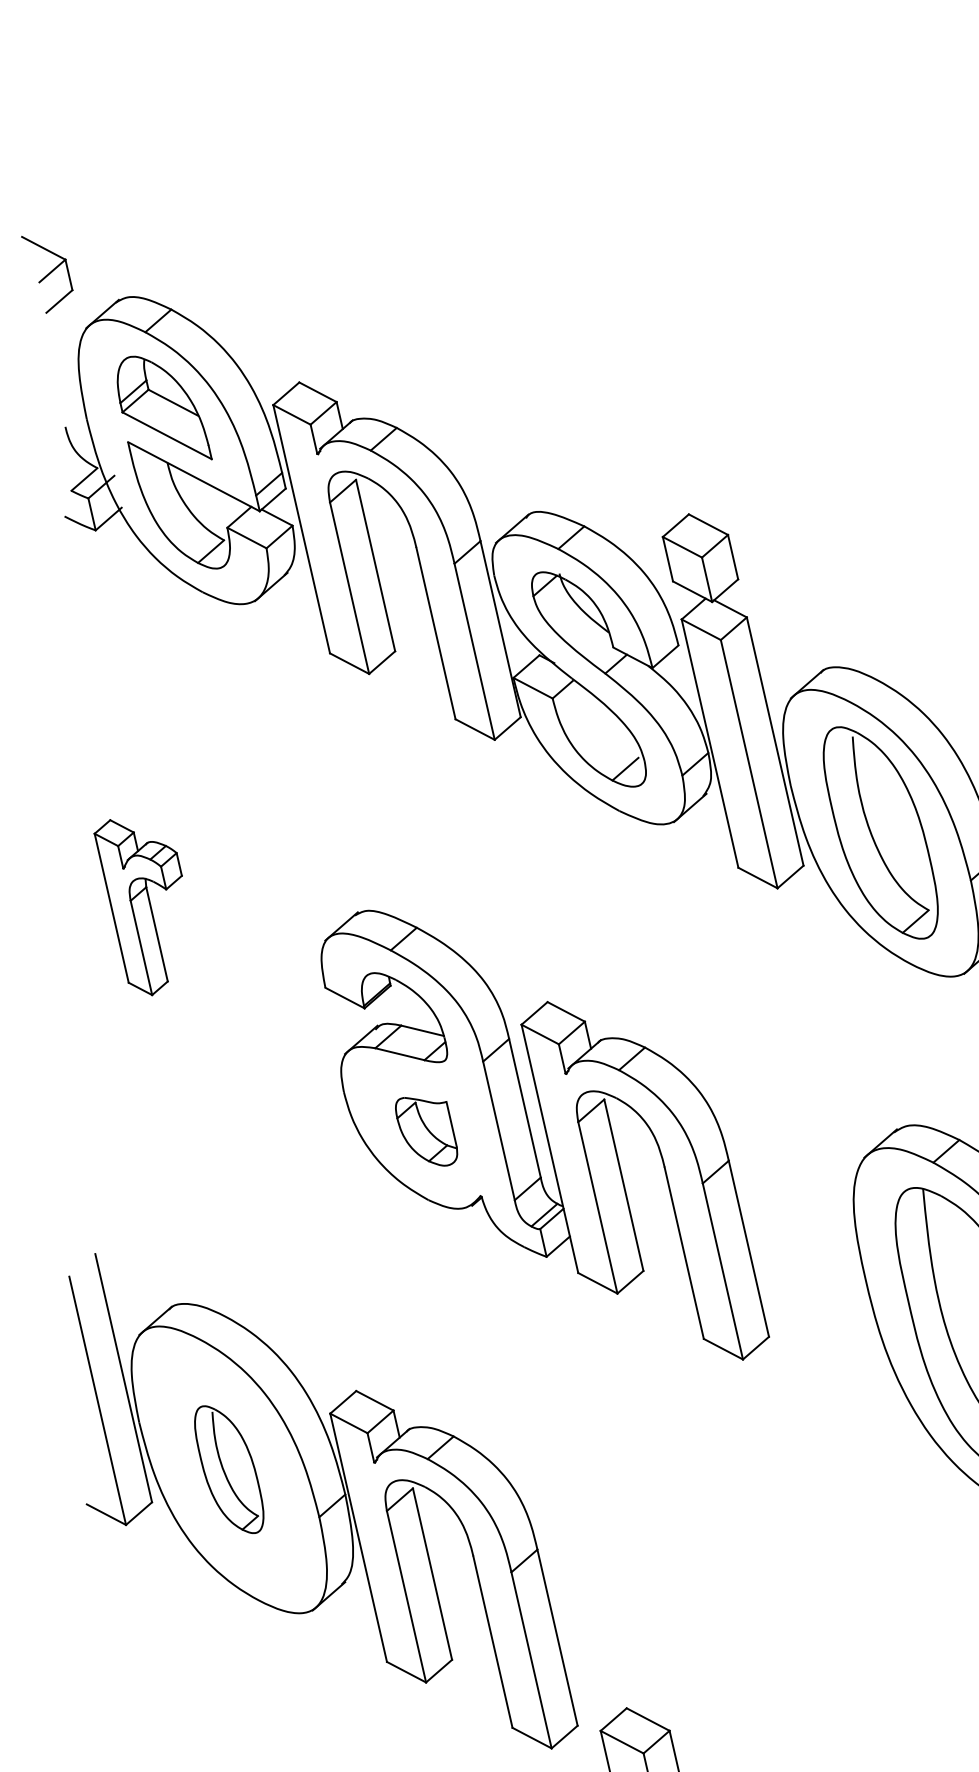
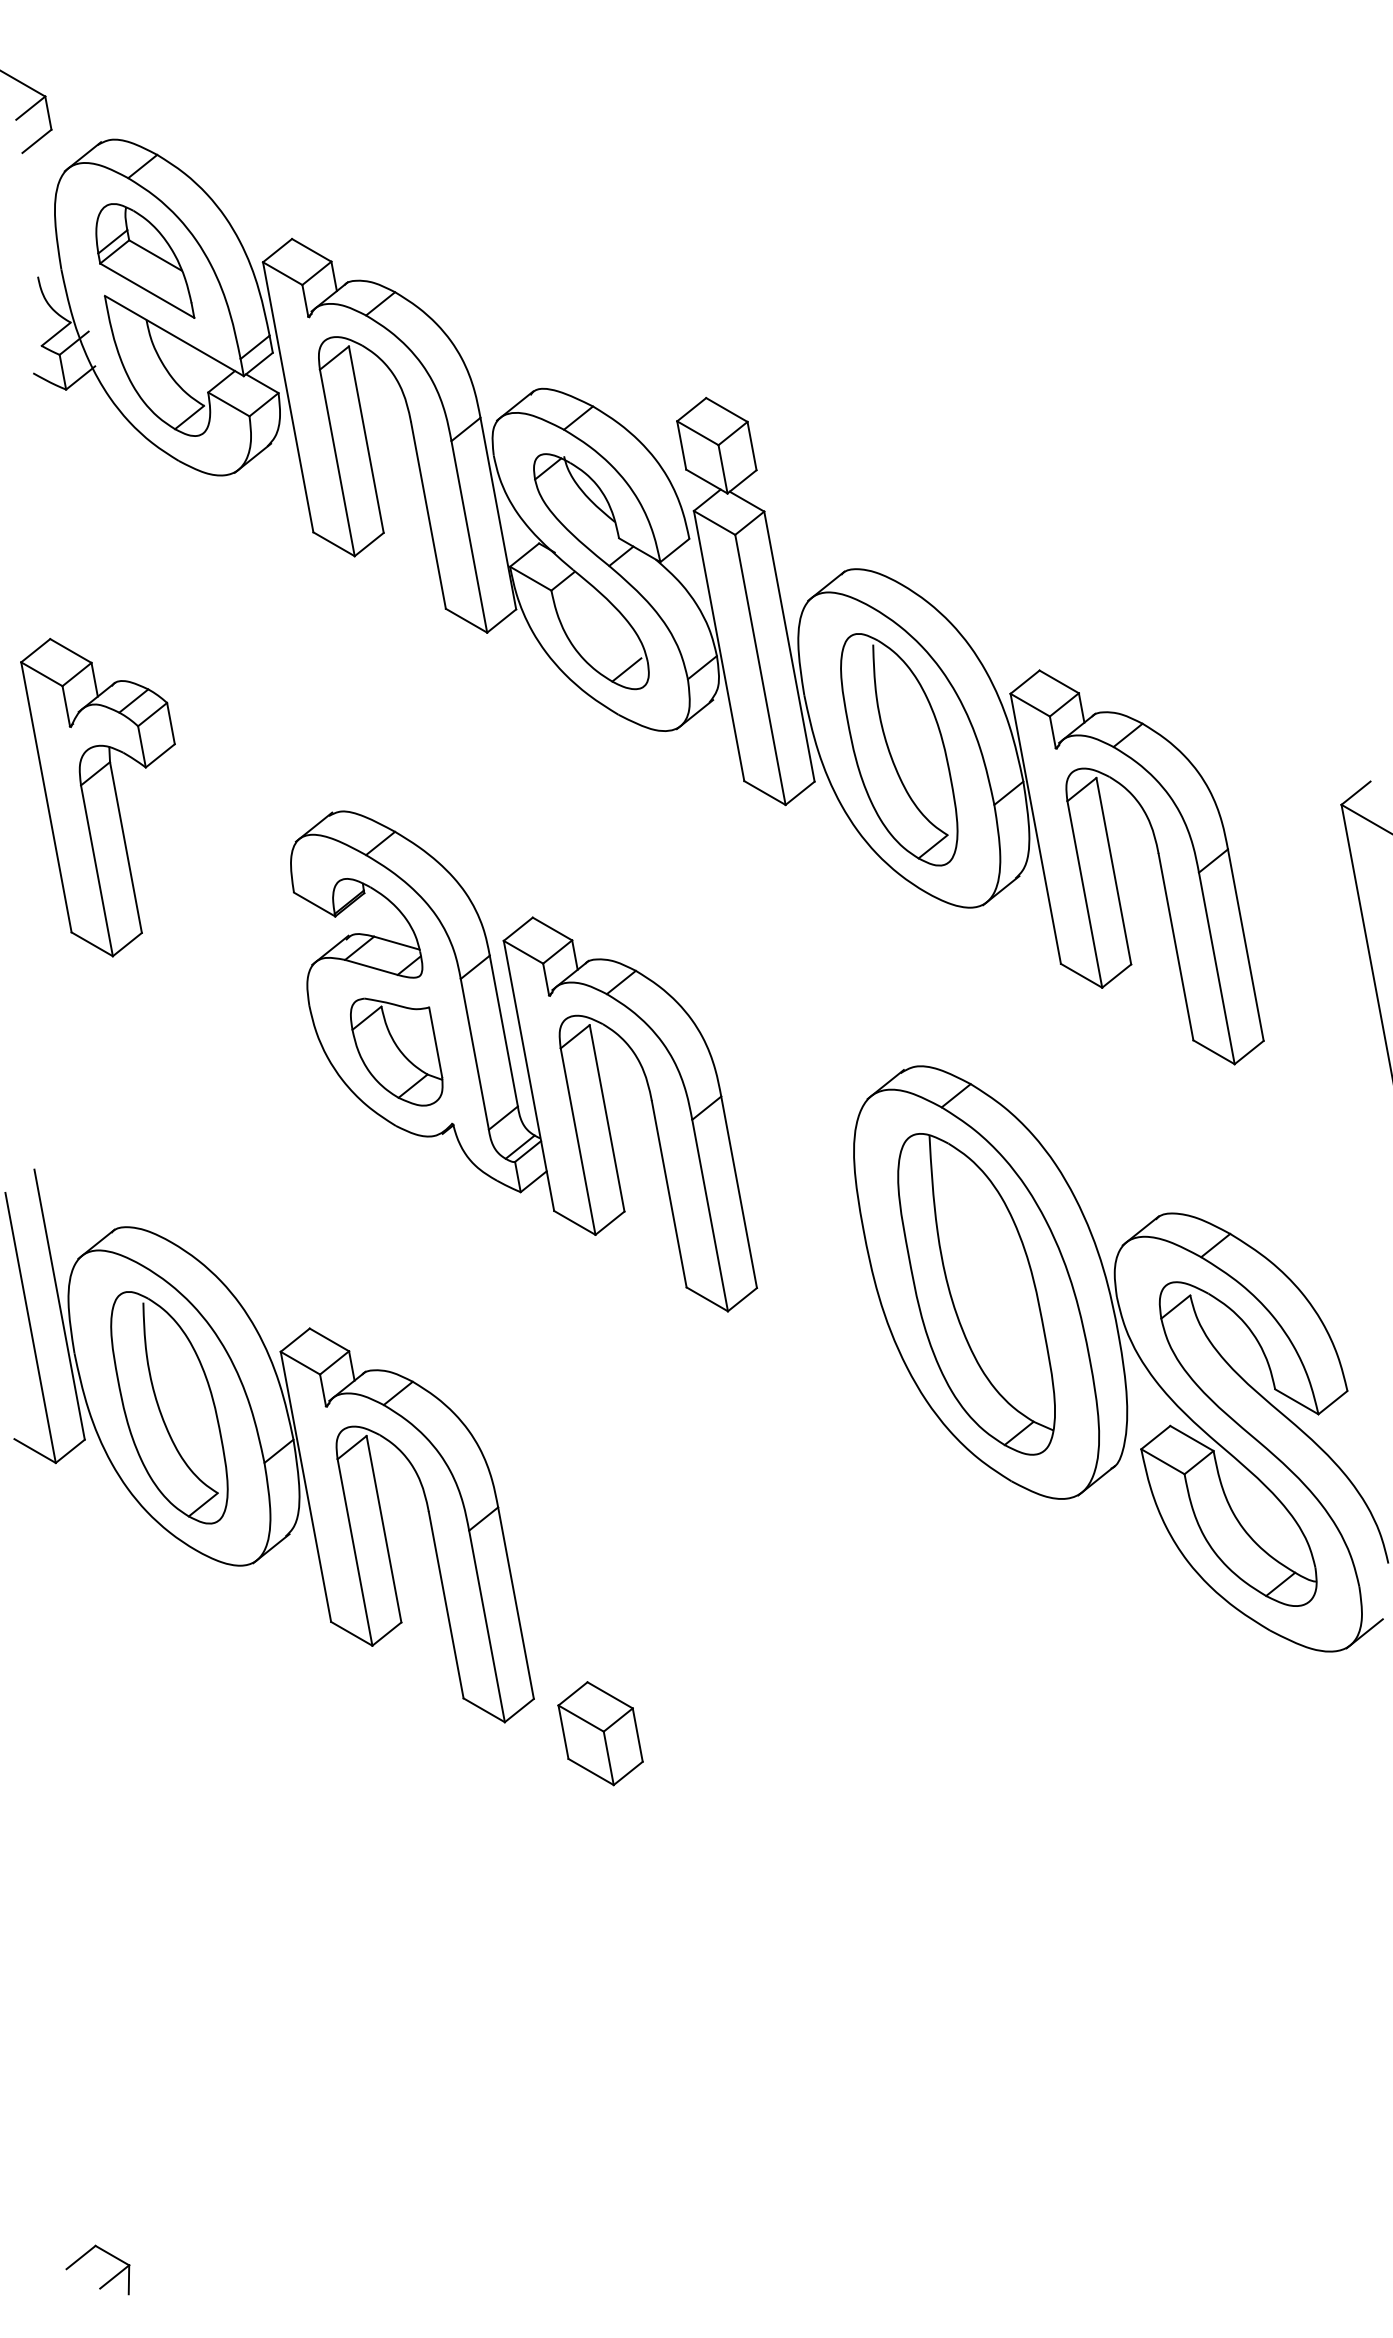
part: (139, 907) -> (97, 797), size x1.67
part: (426, 1131) -> (396, 1051), size x1.43
part: (229, 1469) -> (169, 1407), size x1.67

